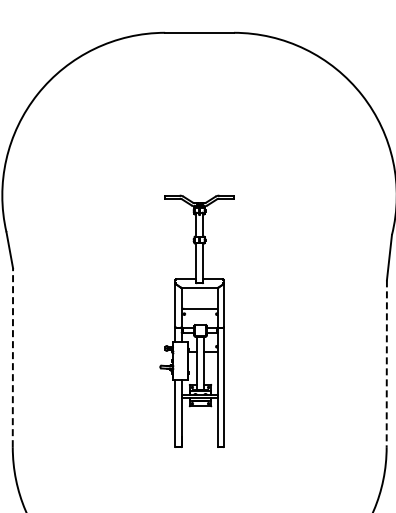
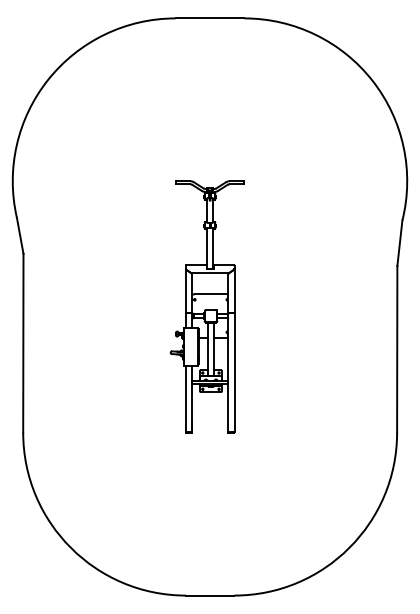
line: (13, 356) -> (23, 342), dashed -> solid
line: (387, 363) -> (397, 349), dashed -> solid

